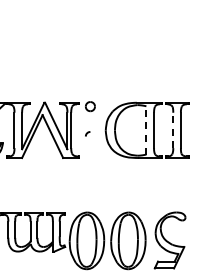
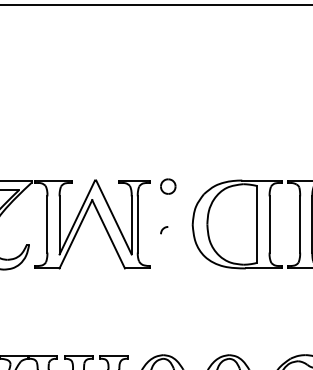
line: (146, 129) -> (257, 223), dashed -> solid
line: (173, 130) -> (300, 224), dashed -> solid

